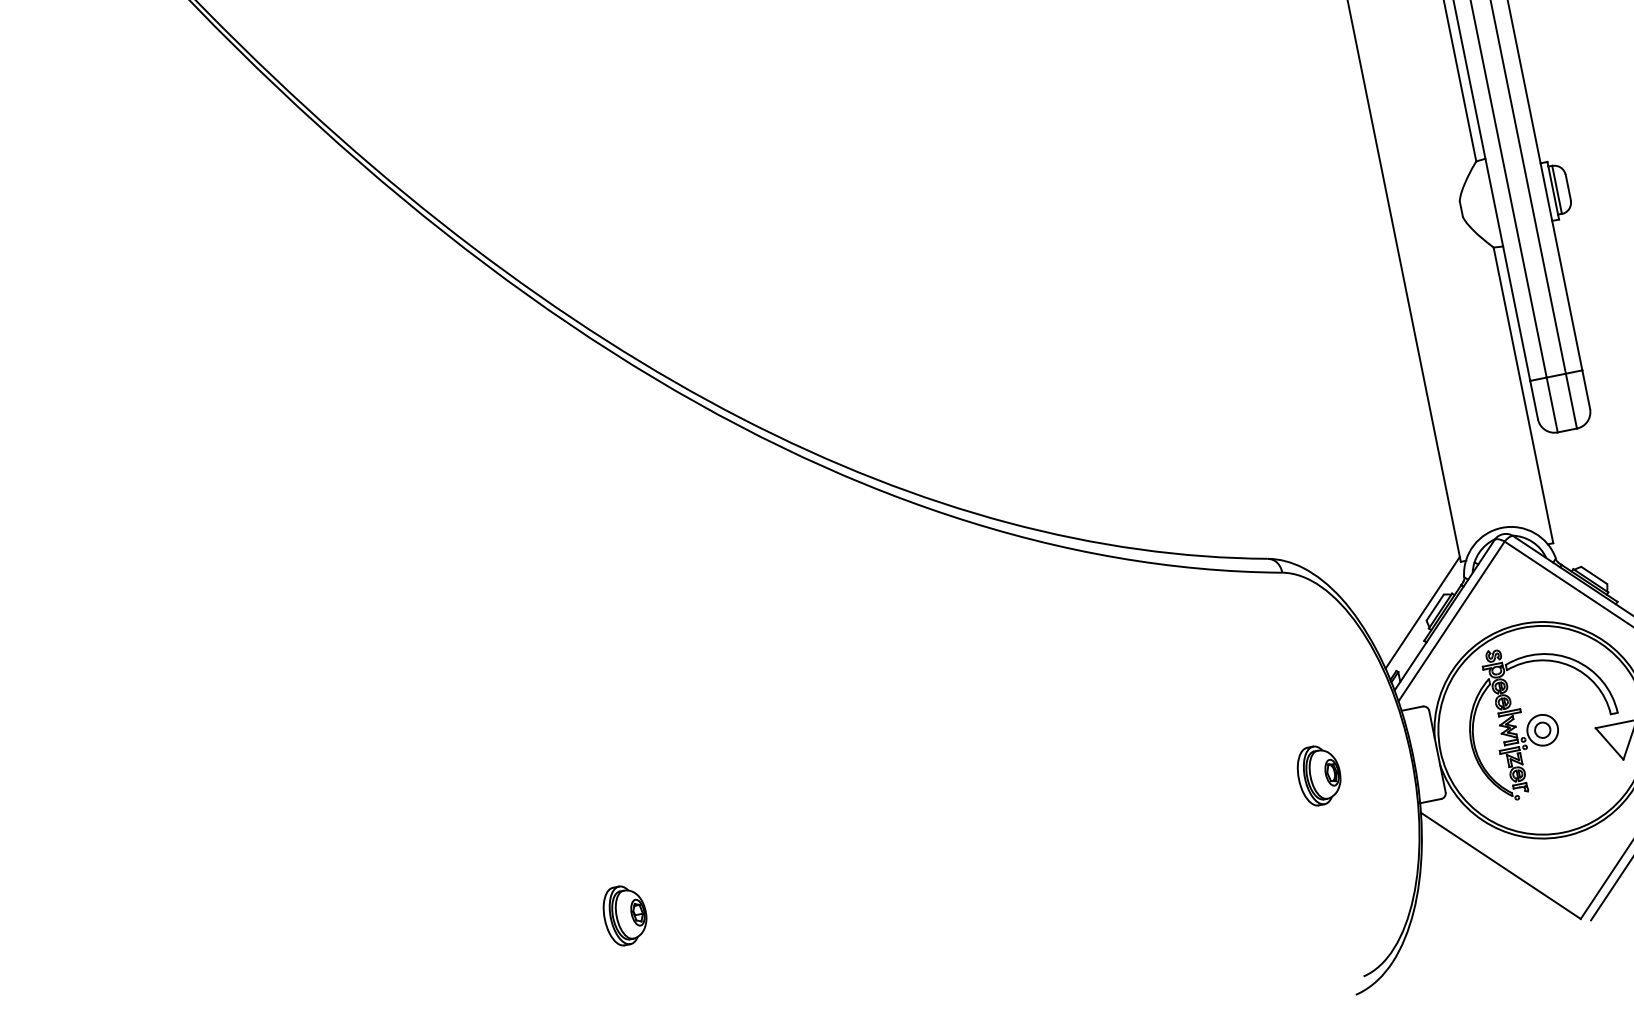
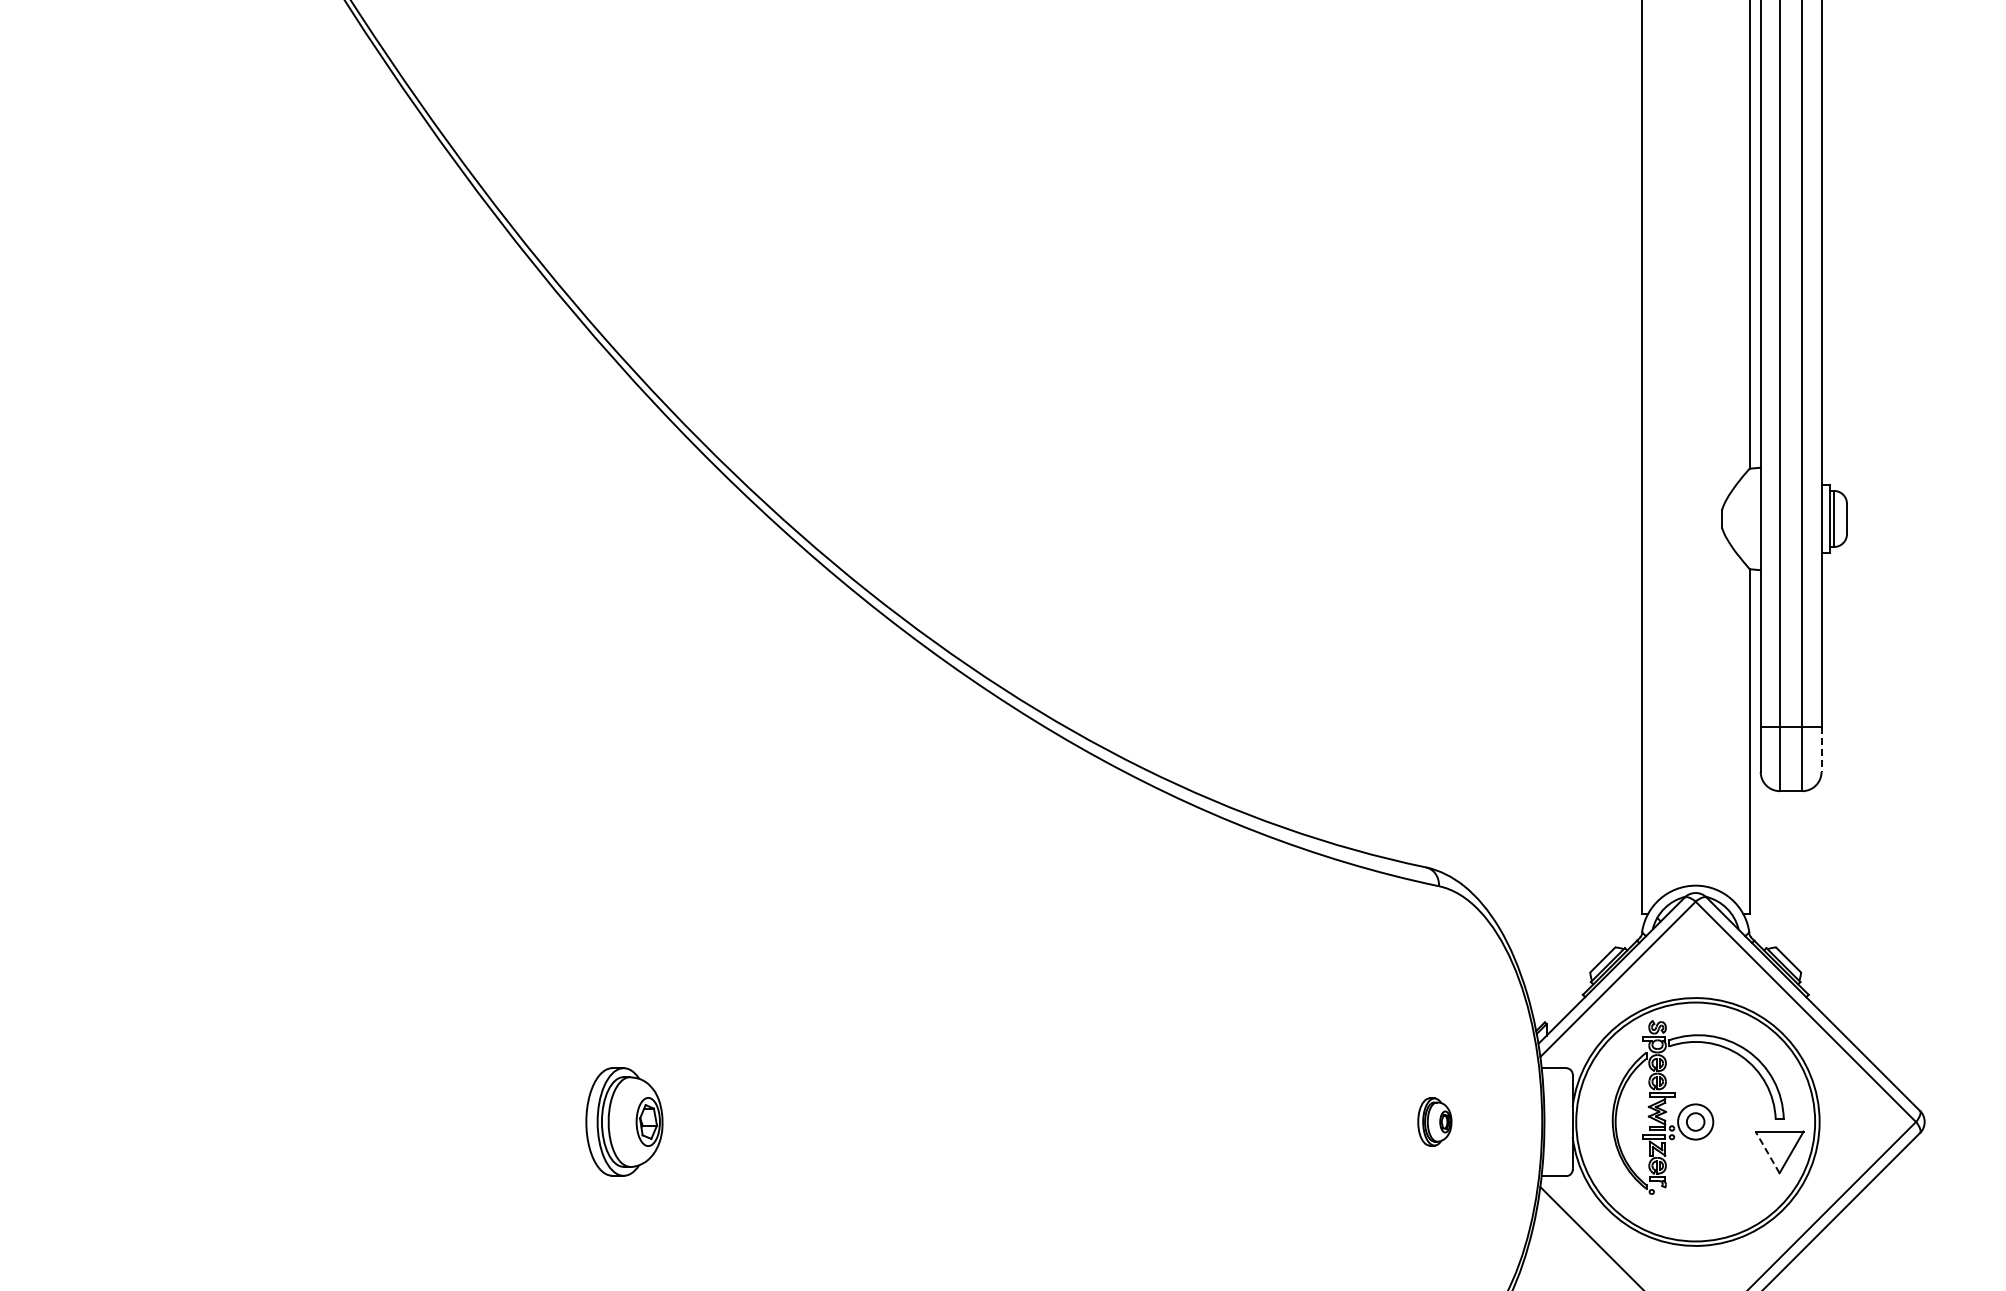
line: (1586, 390) -> (1821, 750), solid -> dashed
line: (1422, 612) -> (1587, 962), removed
line: (1609, 743) -> (1767, 1152), solid -> dashed
part: (1318, 774) -> (1434, 1121), size x0.7
part: (624, 914) -> (623, 1121), size x1.6

